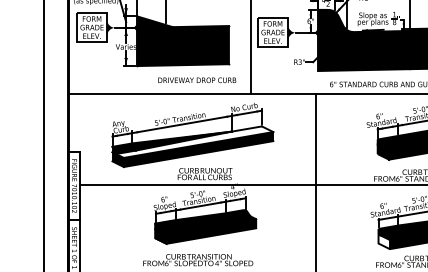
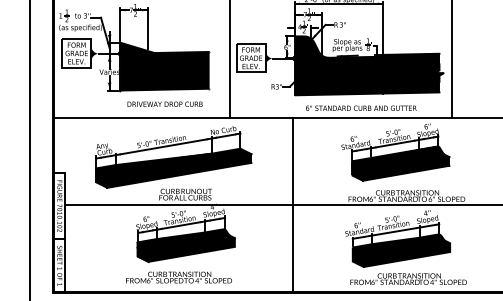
text: (196, 79) -> (164, 103), moved
fill: (194, 141) -> (175, 163), added
fill: (383, 241) -> (357, 259), added

